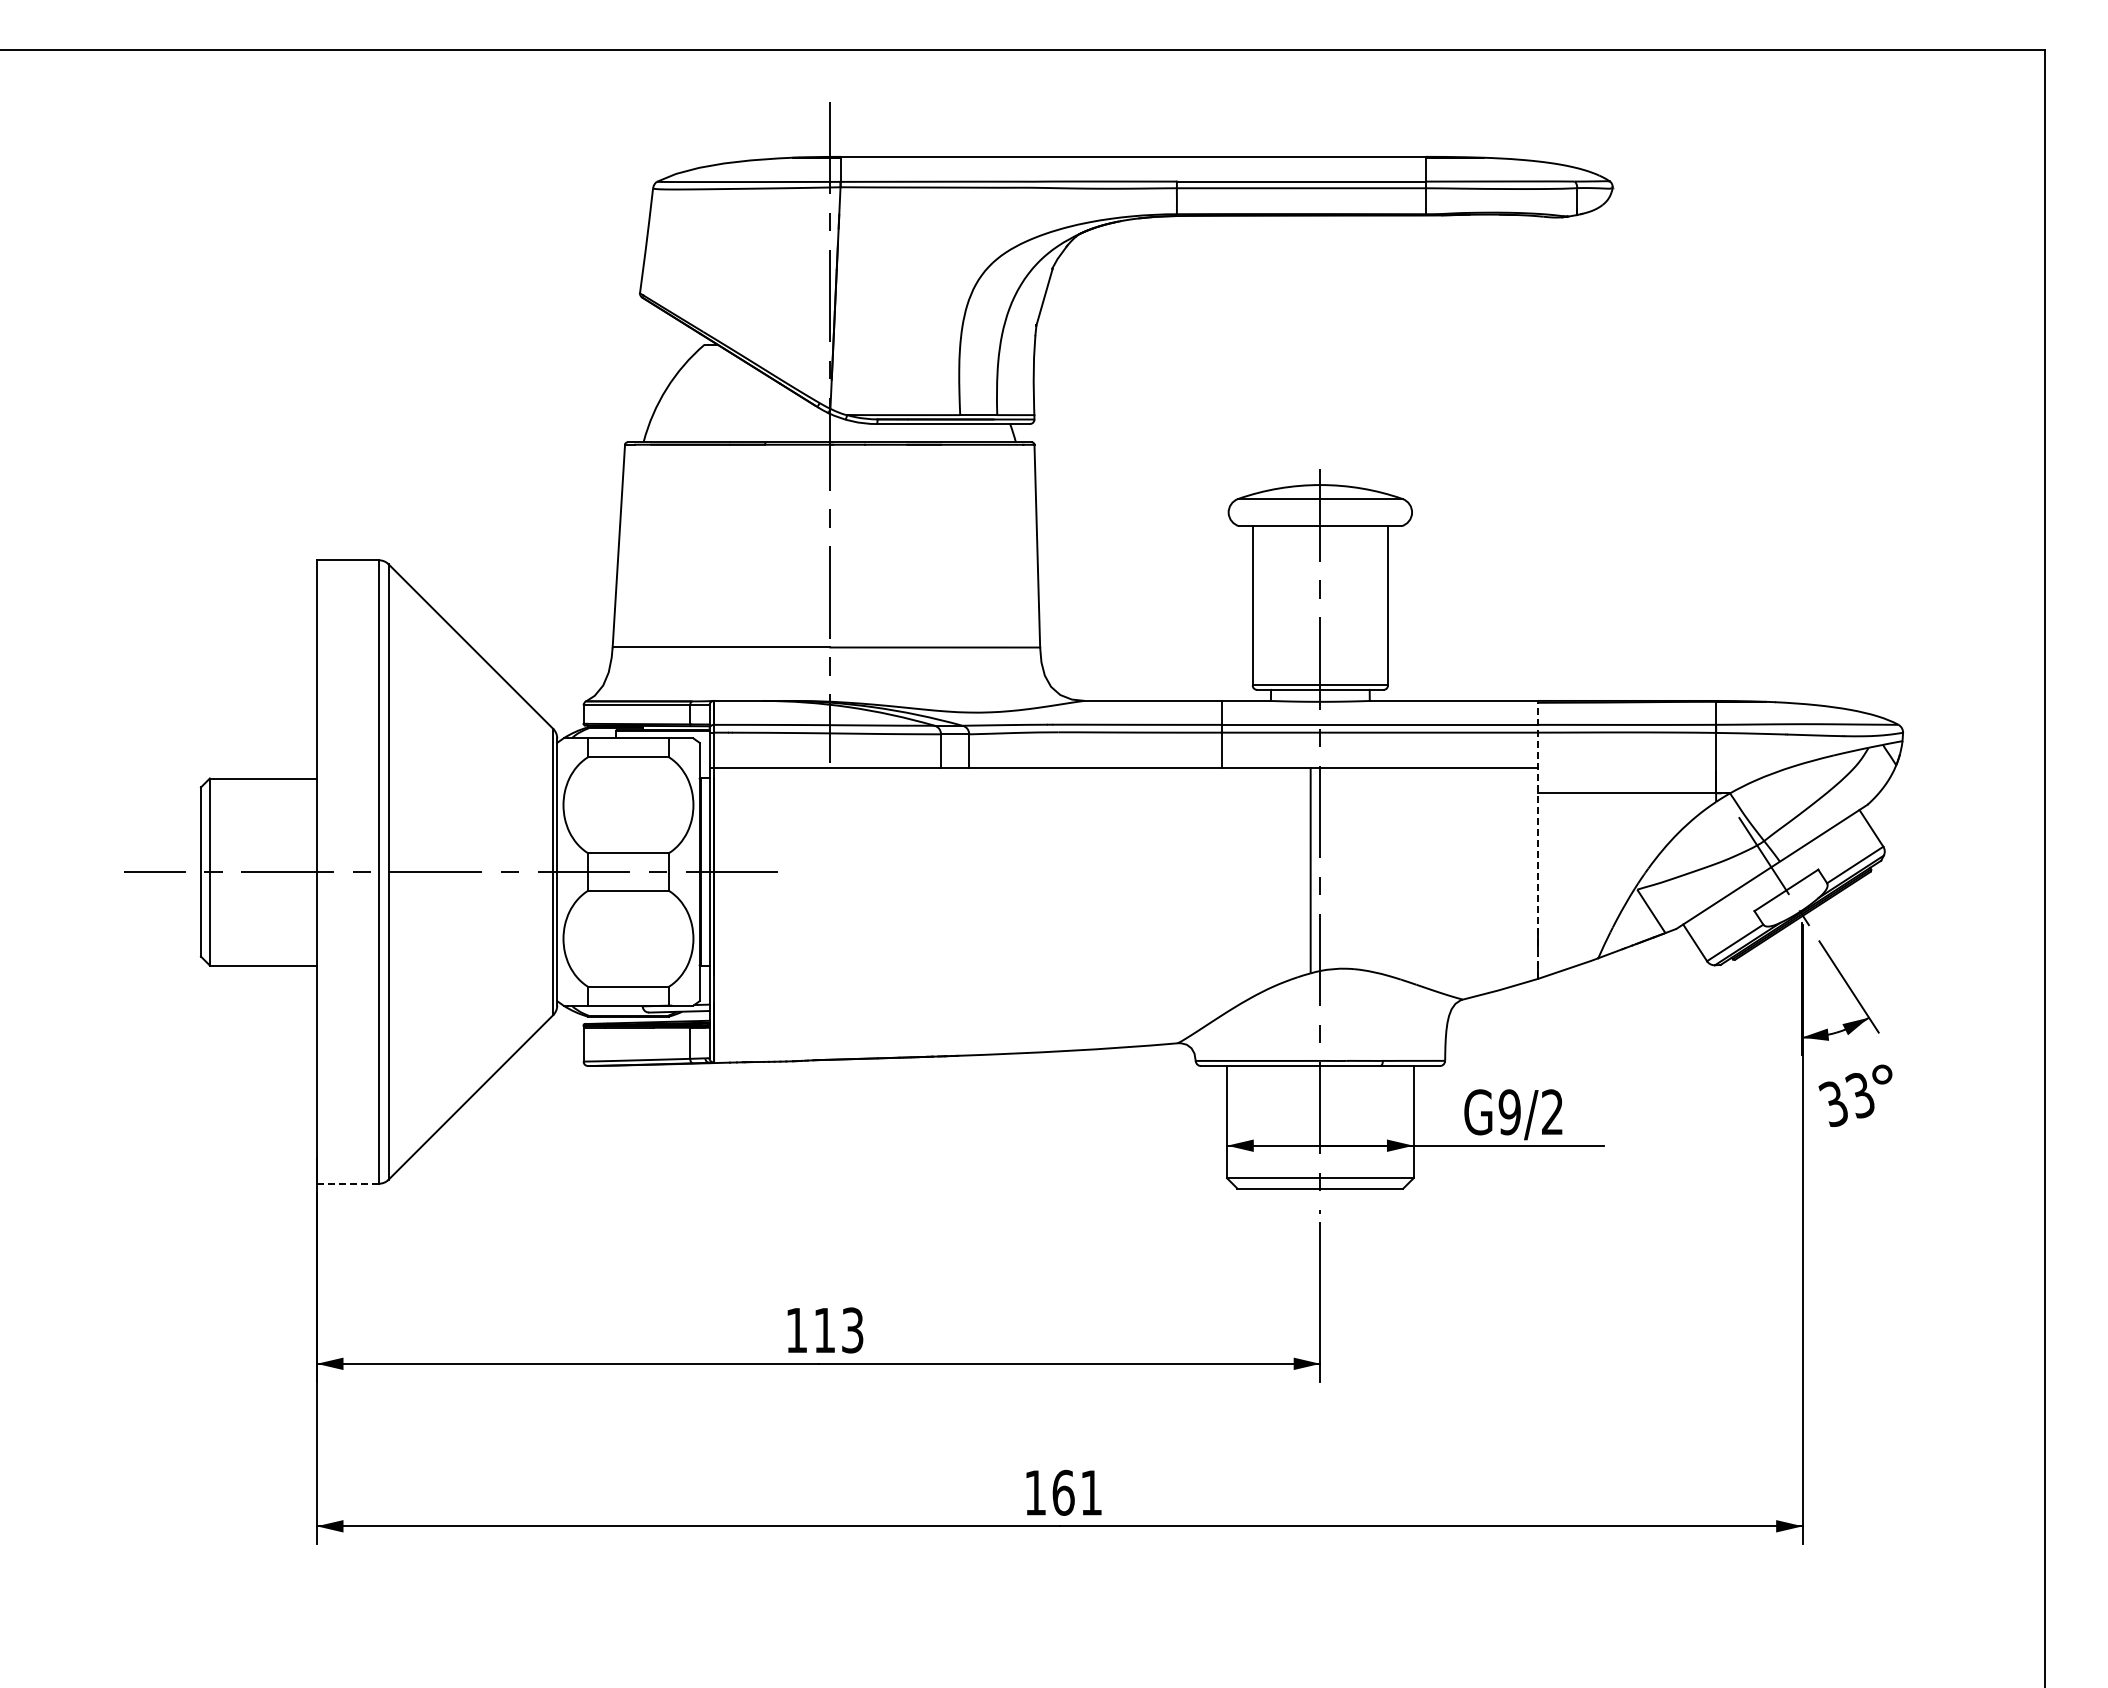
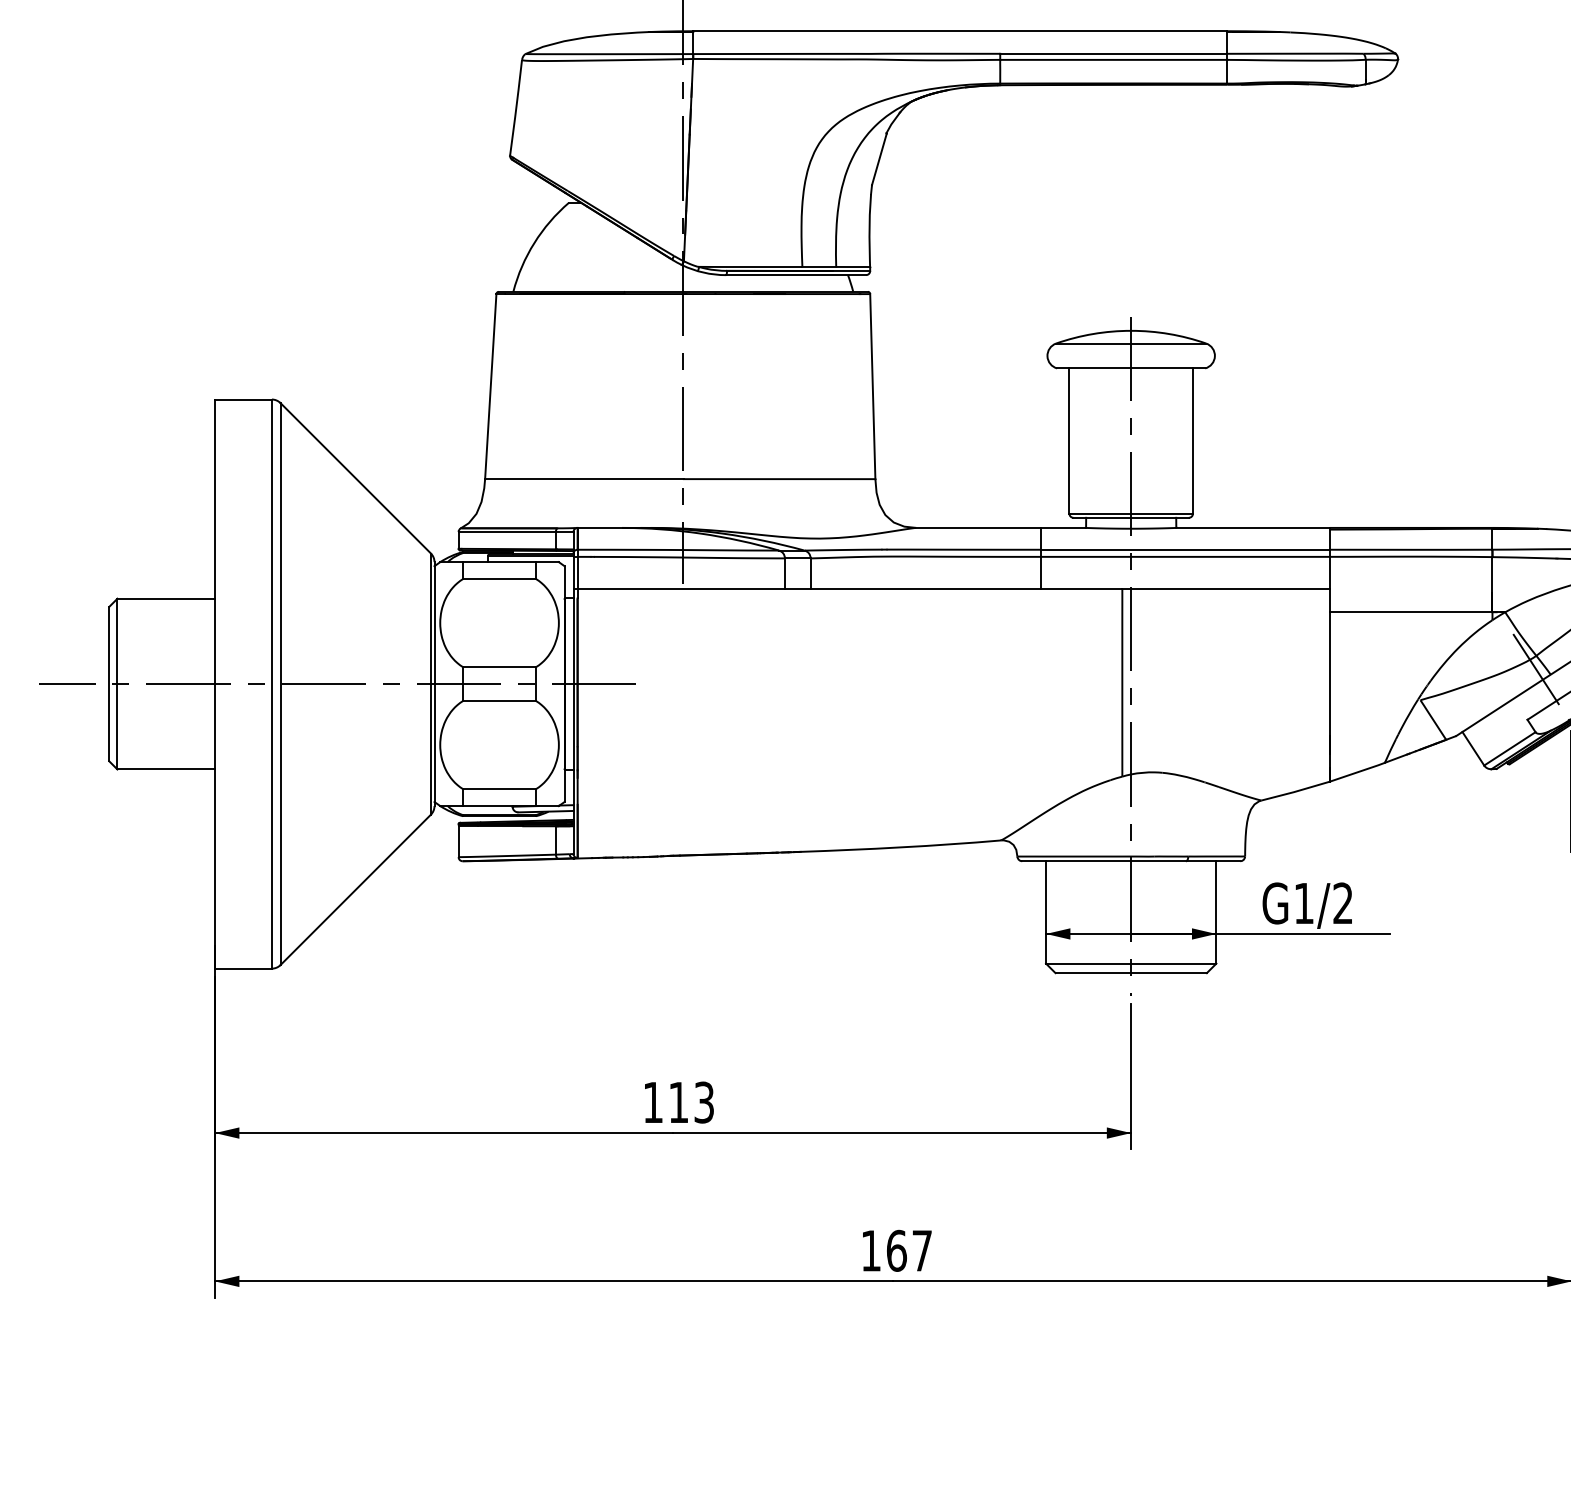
line: (1537, 839) -> (1329, 654), dashed -> solid
text: (1509, 1112) -> (1303, 903), G9/2 -> G1/2
line: (347, 1183) -> (243, 968), dashed -> solid
text: (1091, 1492) -> (922, 1250), 161 -> 167

